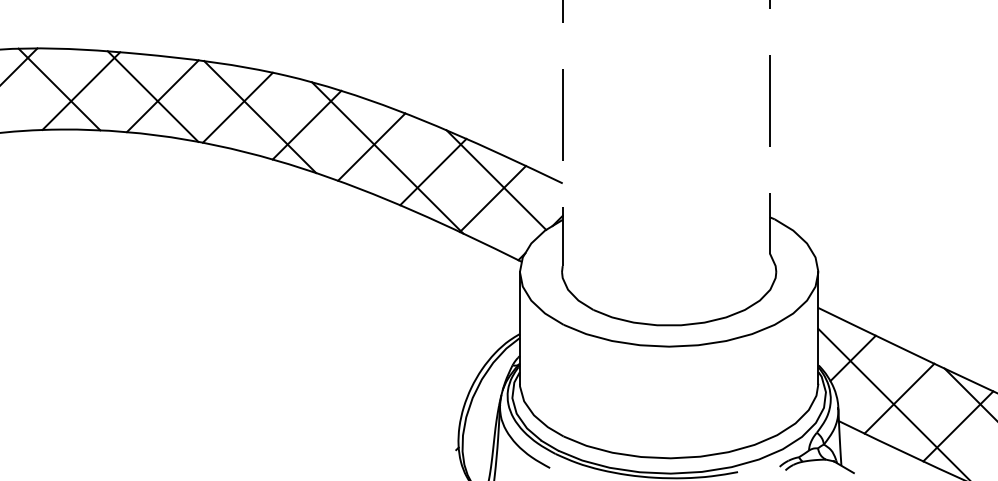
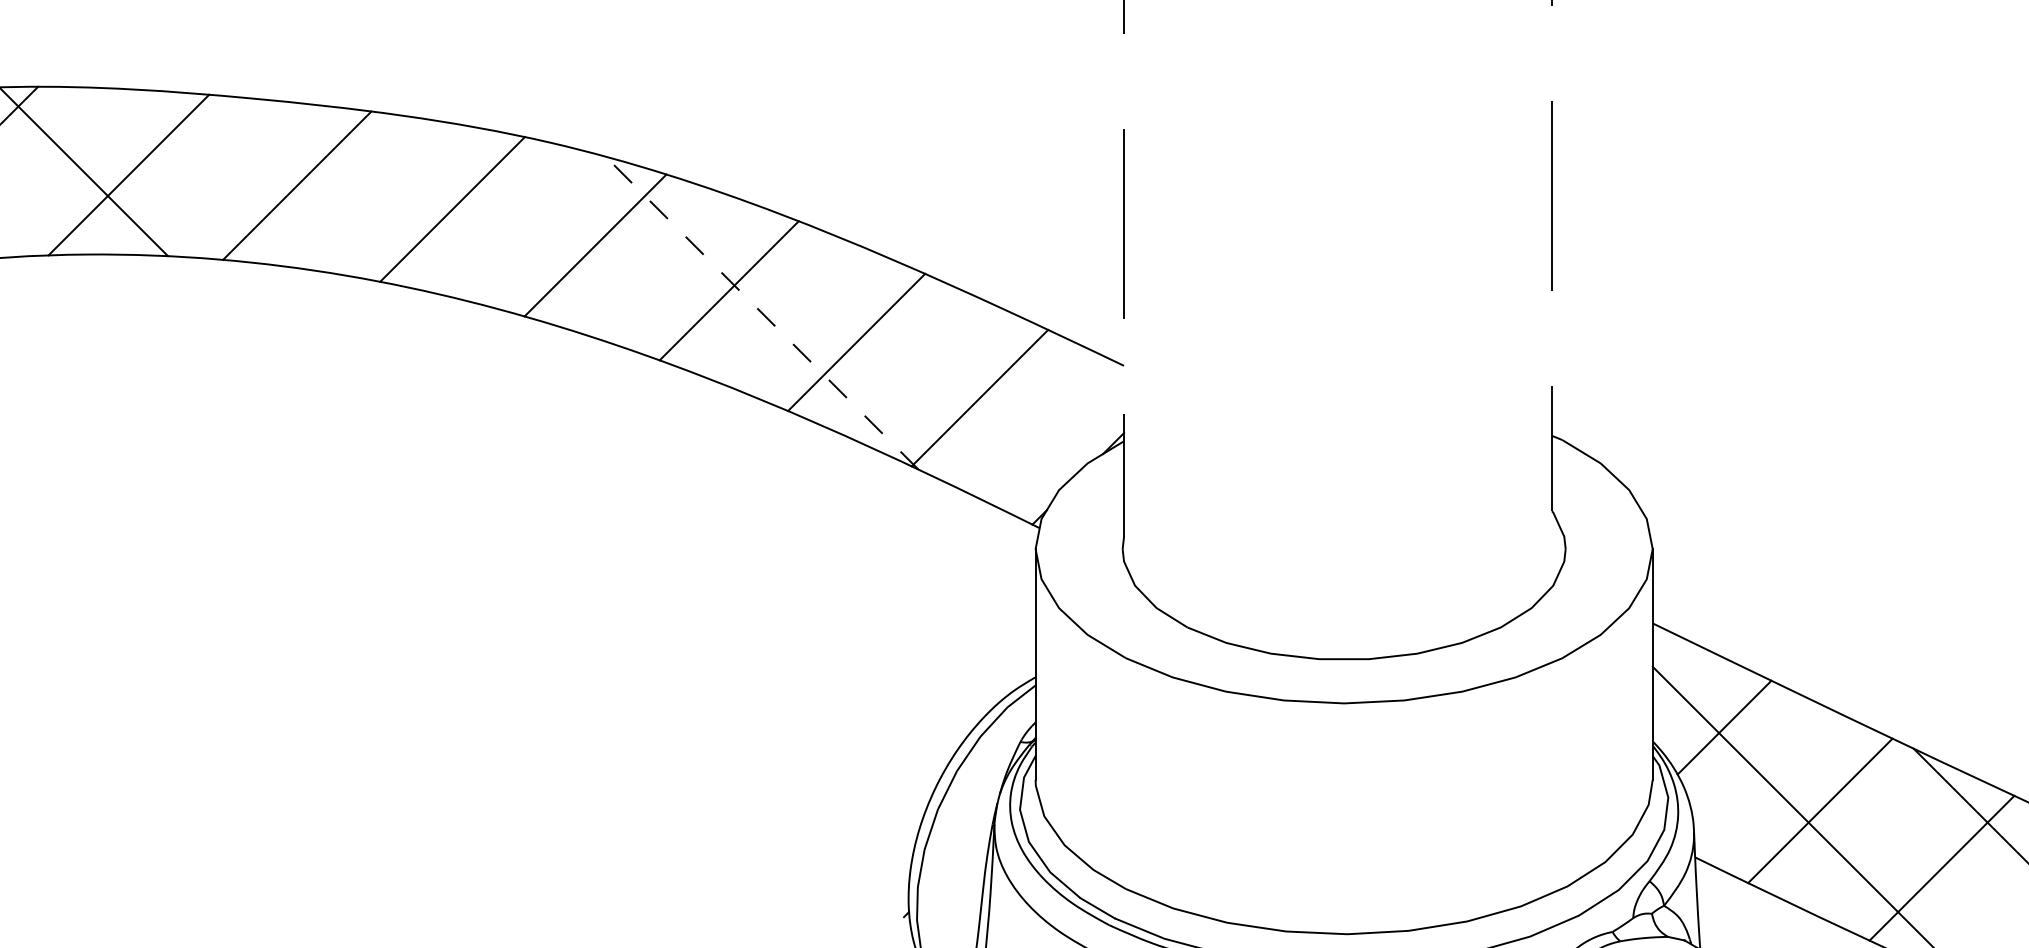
line: (152, 96) -> (275, 186), removed
line: (260, 117) -> (499, 229), removed
line: (387, 157) -> (761, 312), solid -> dashed
line: (496, 179) -> (987, 357), removed

